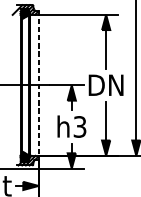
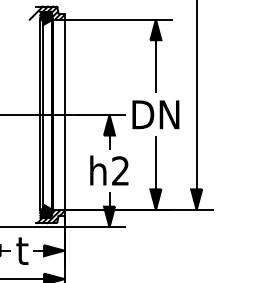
line: (38, 85) -> (64, 114), dashed -> solid
text: (79, 126) -> (120, 170), h3 -> h2

